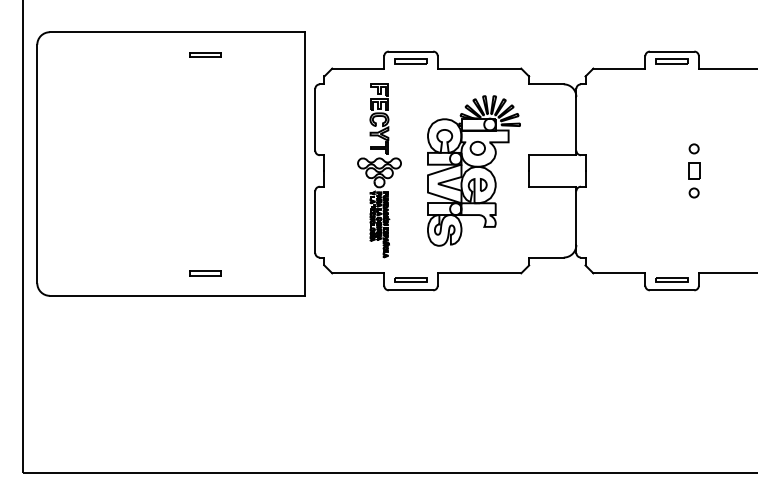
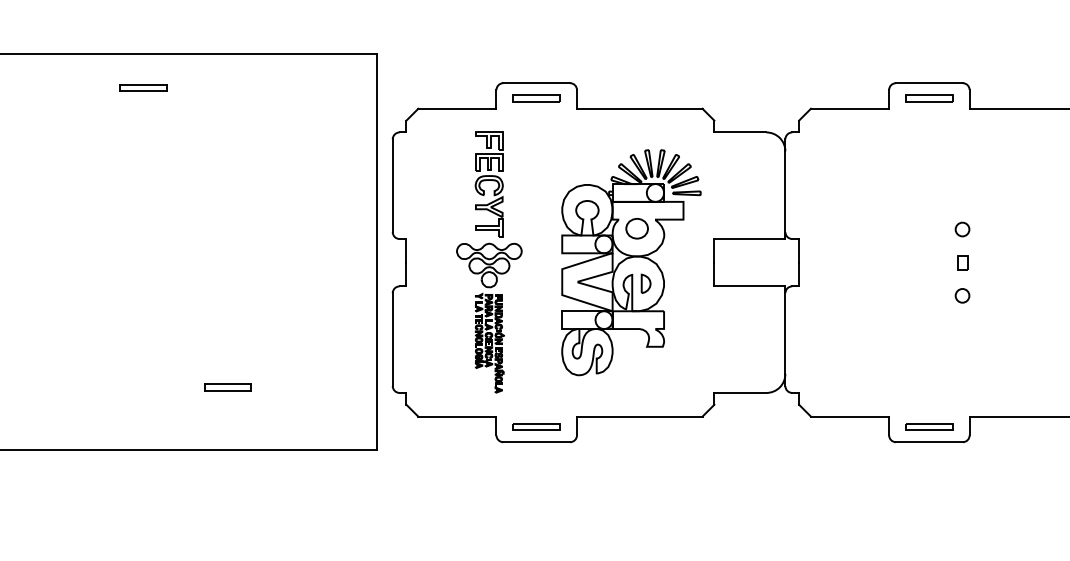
part: (205, 54) -> (143, 87), moved
part: (694, 170) -> (963, 261), size x0.6
part: (205, 273) -> (227, 388), moved

